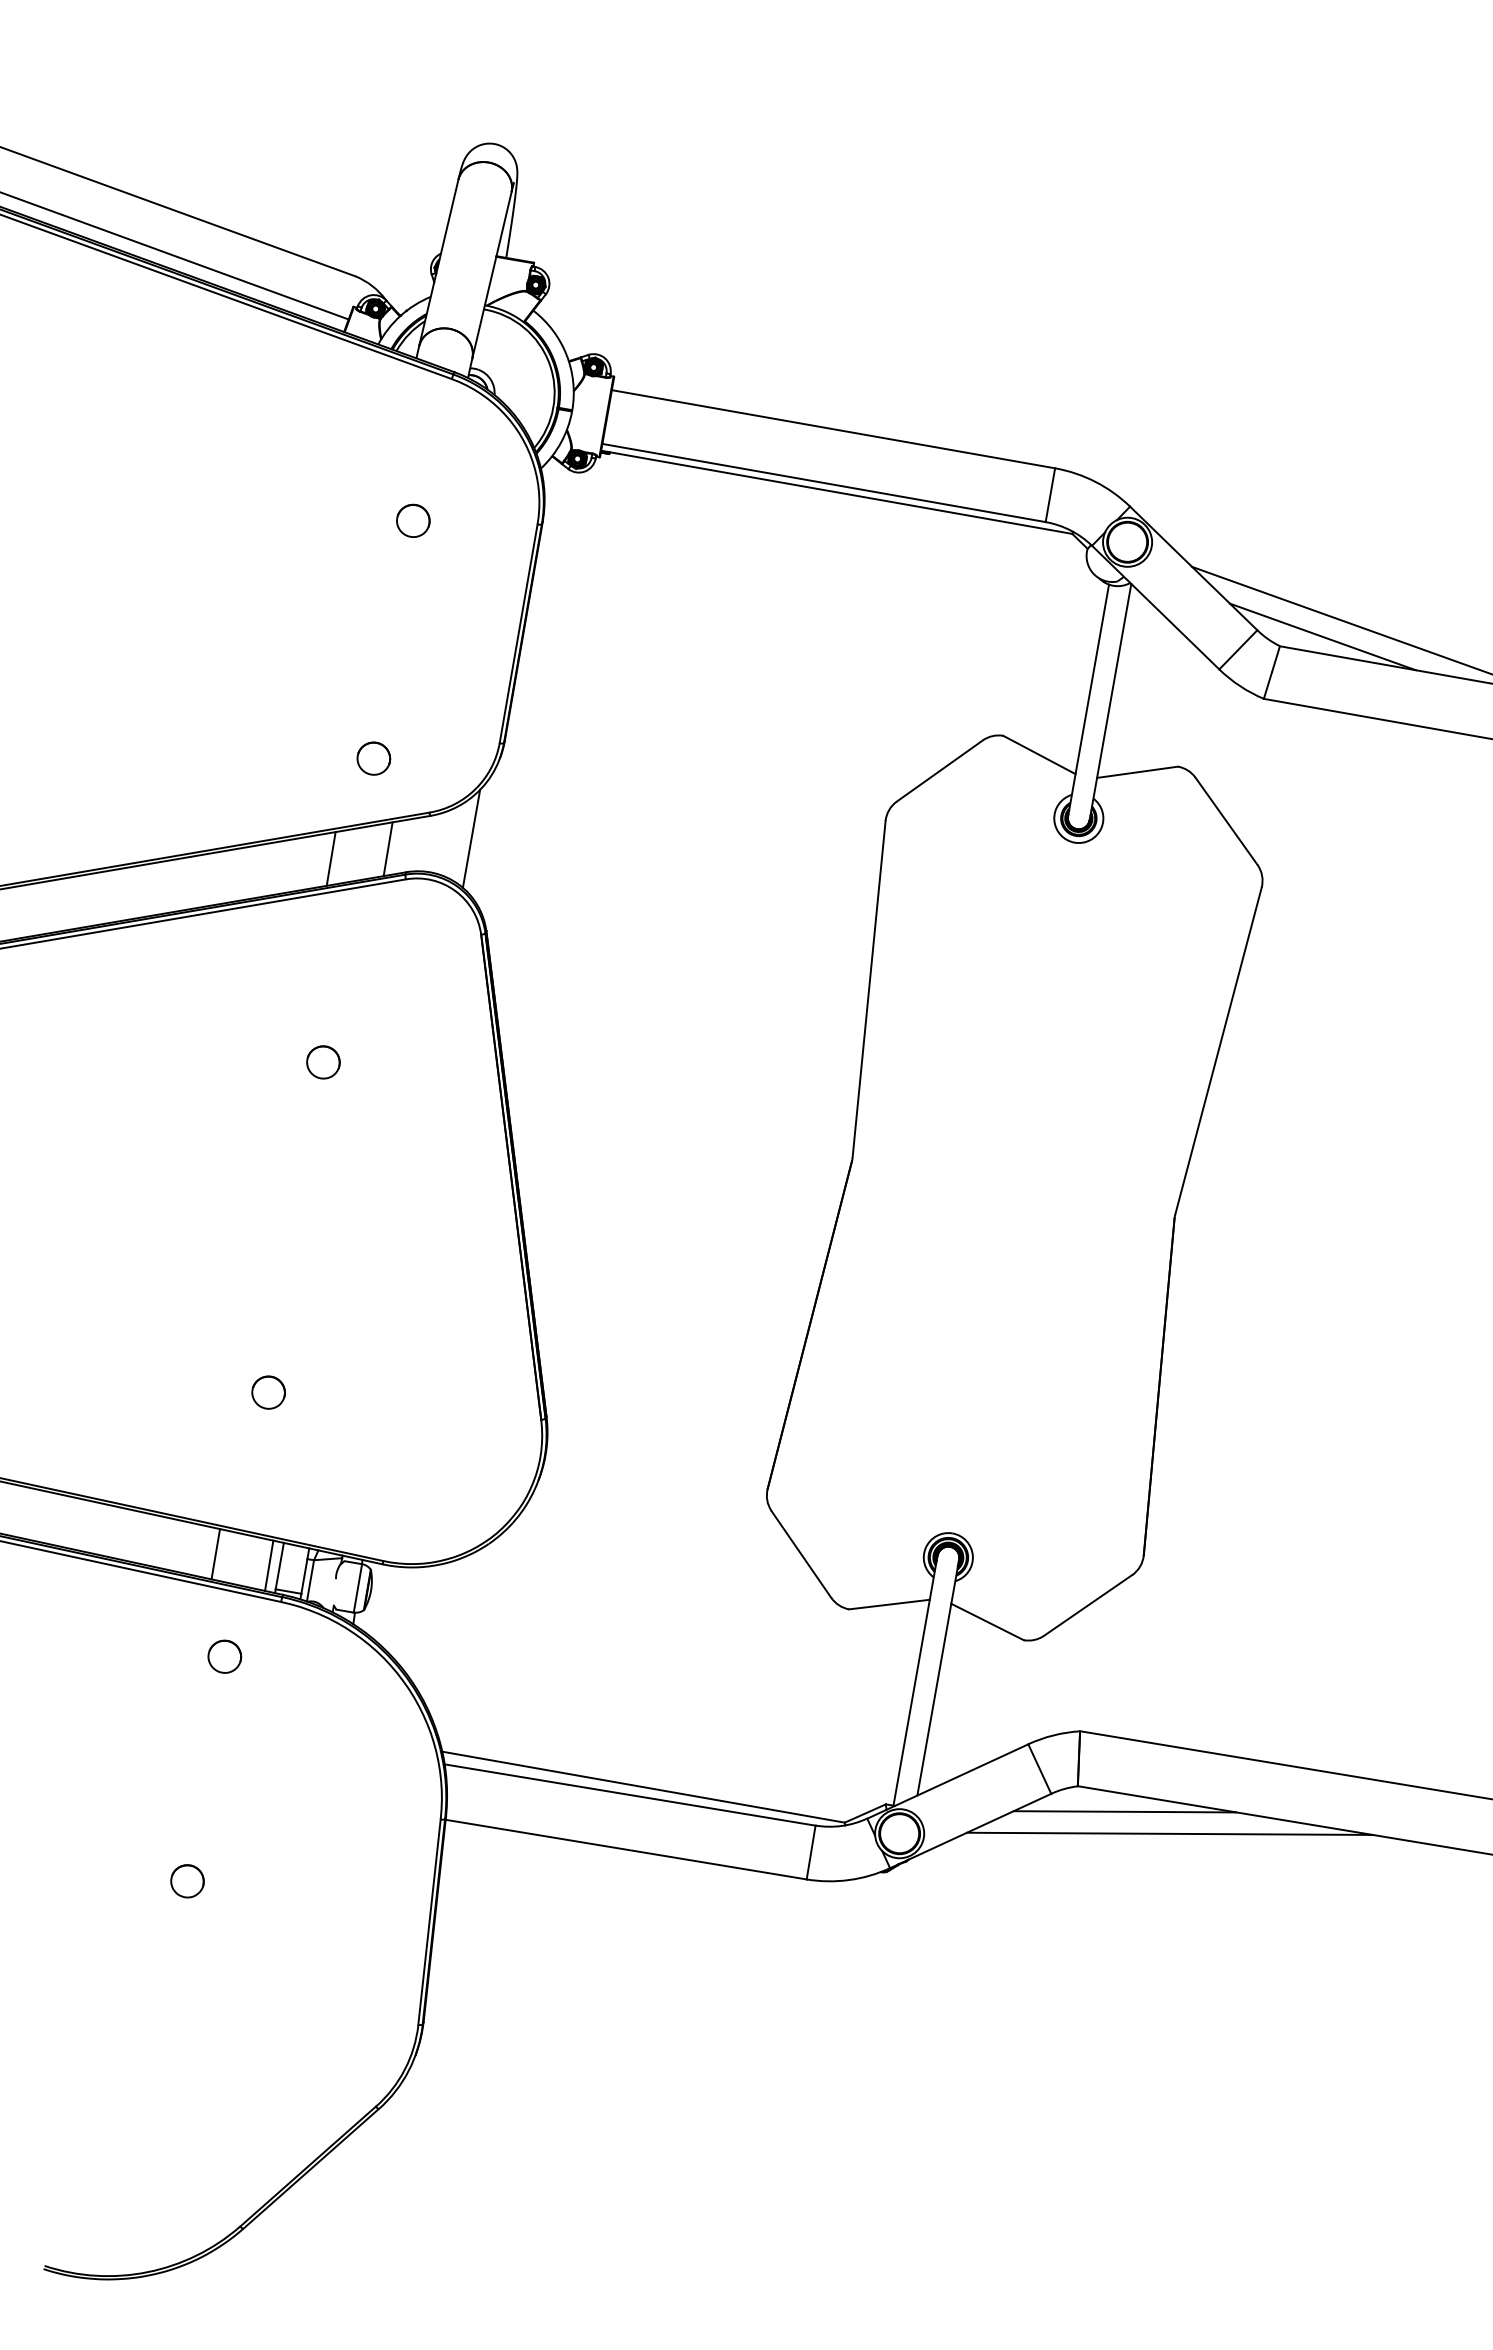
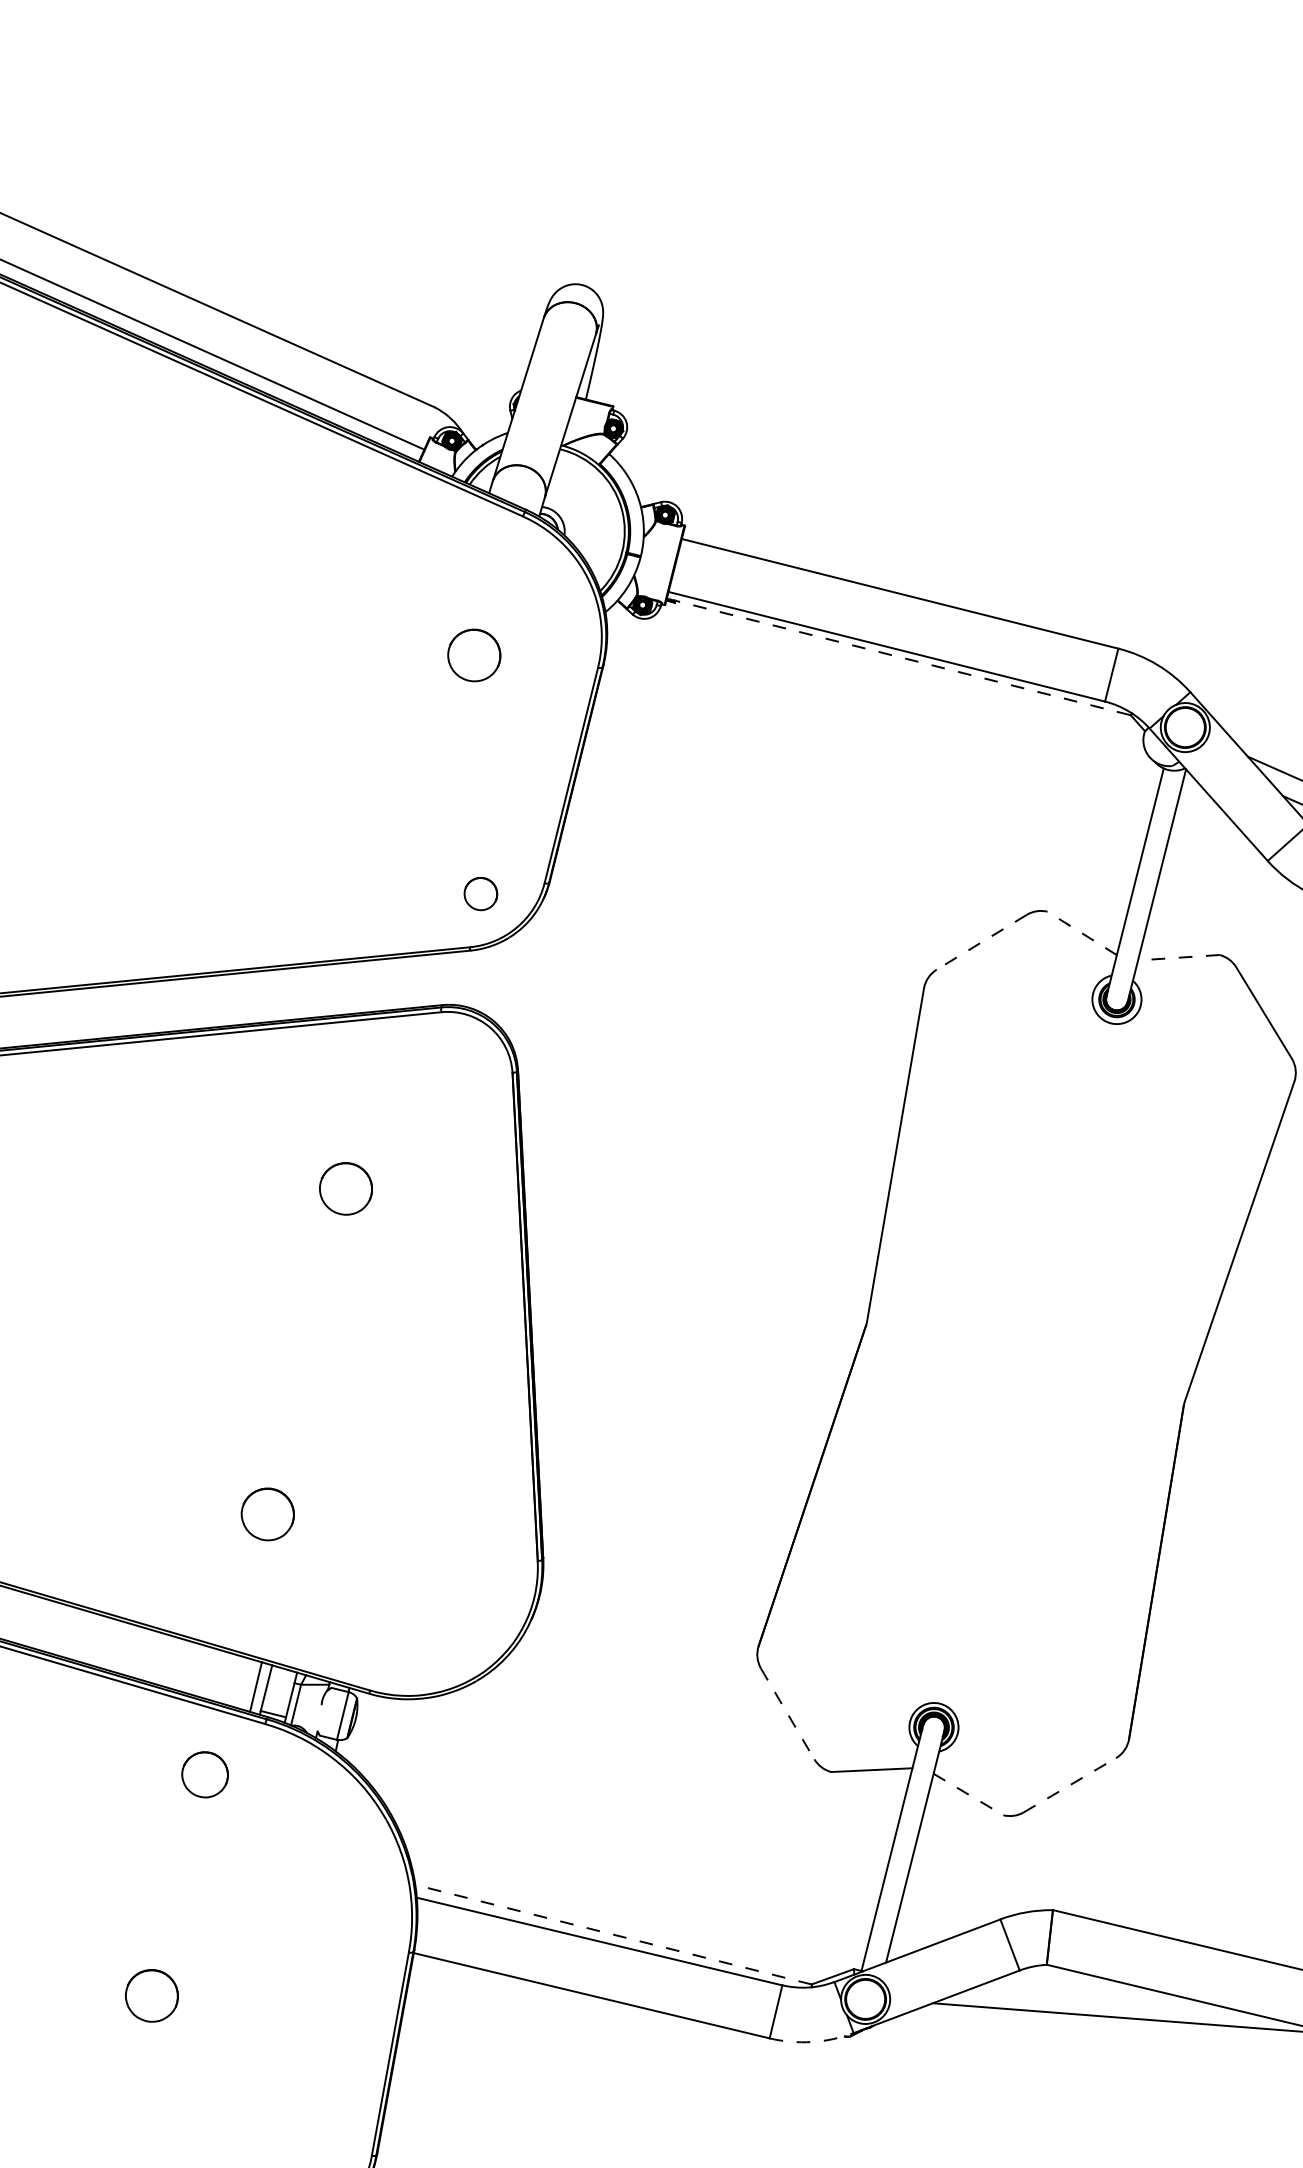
line: (837, 492) -> (899, 657), solid -> dashed
part: (413, 520) -> (474, 654), size x1.6
line: (1039, 754) -> (1082, 932), solid -> dashed
part: (373, 758) -> (480, 893), moved
line: (939, 771) -> (981, 942), solid -> dashed
line: (1137, 772) -> (1178, 957), solid -> dashed
line: (471, 838) -> (509, 976), removed
line: (387, 849) -> (425, 981), removed
line: (330, 858) -> (367, 985), removed
part: (323, 1062) -> (346, 1188), size x1.6
part: (268, 1392) -> (267, 1514), size x1.6
line: (215, 1554) -> (203, 1671), removed
line: (801, 1554) -> (787, 1713), solid -> dashed
line: (1088, 1605) -> (1070, 1785), solid -> dashed
line: (987, 1621) -> (968, 1794), solid -> dashed
part: (224, 1656) -> (204, 1774), size x1.4
line: (643, 1787) -> (613, 1934), solid -> dashed
line: (1124, 1811) -> (1091, 1993), removed
arc: (849, 1880) -> (812, 2042), solid -> dashed
part: (187, 1881) -> (151, 1996), size x1.6

